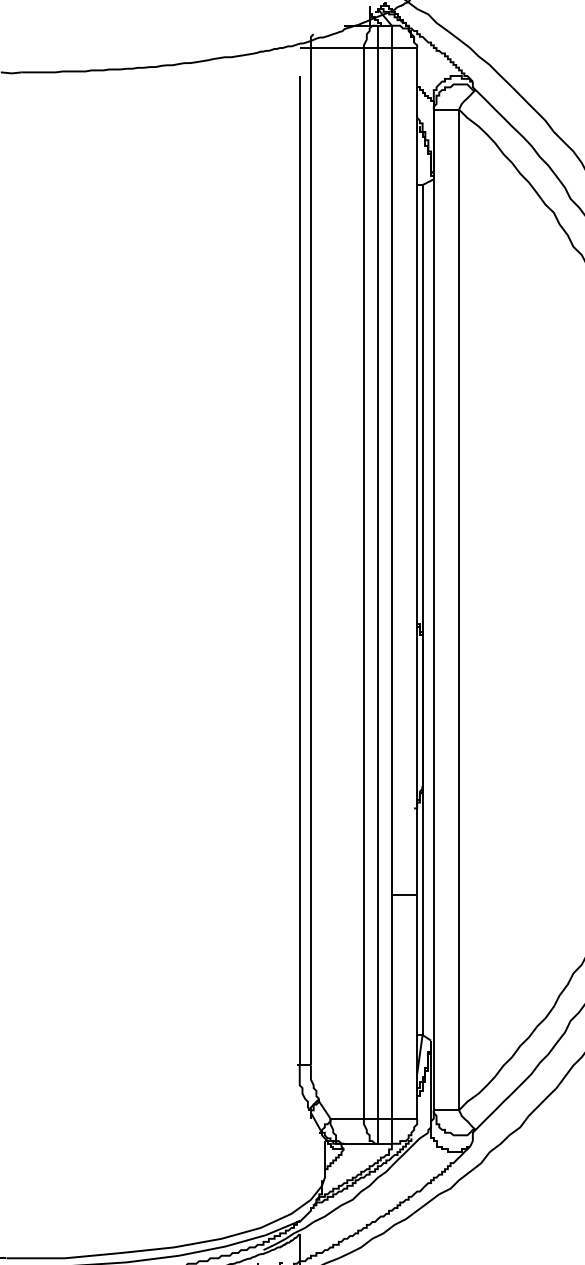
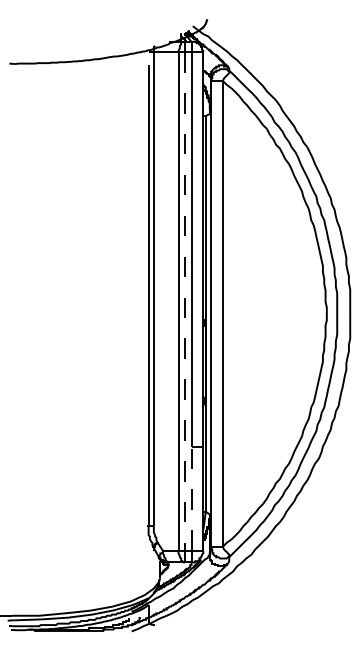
line: (376, 585) -> (184, 302), solid -> dashed
line: (391, 1006) -> (191, 498), solid -> dashed

